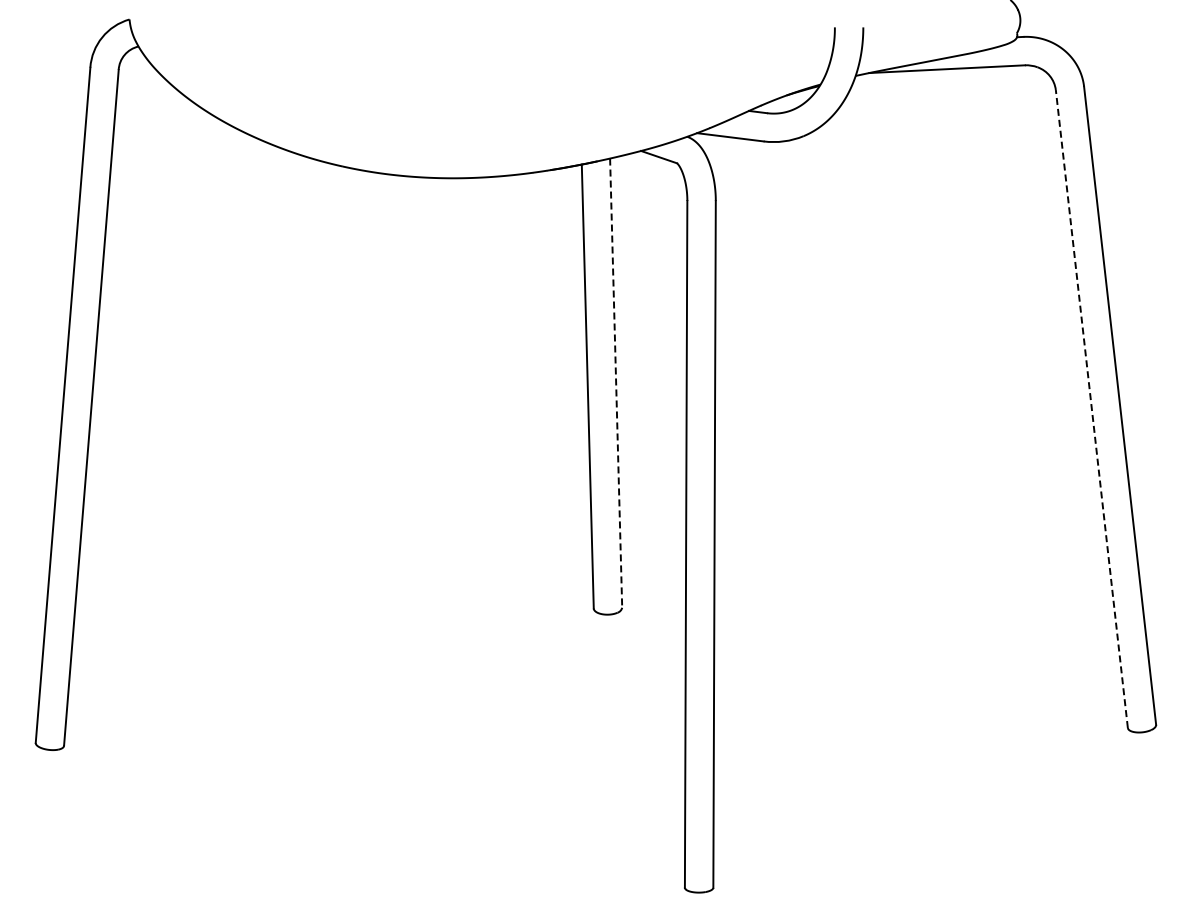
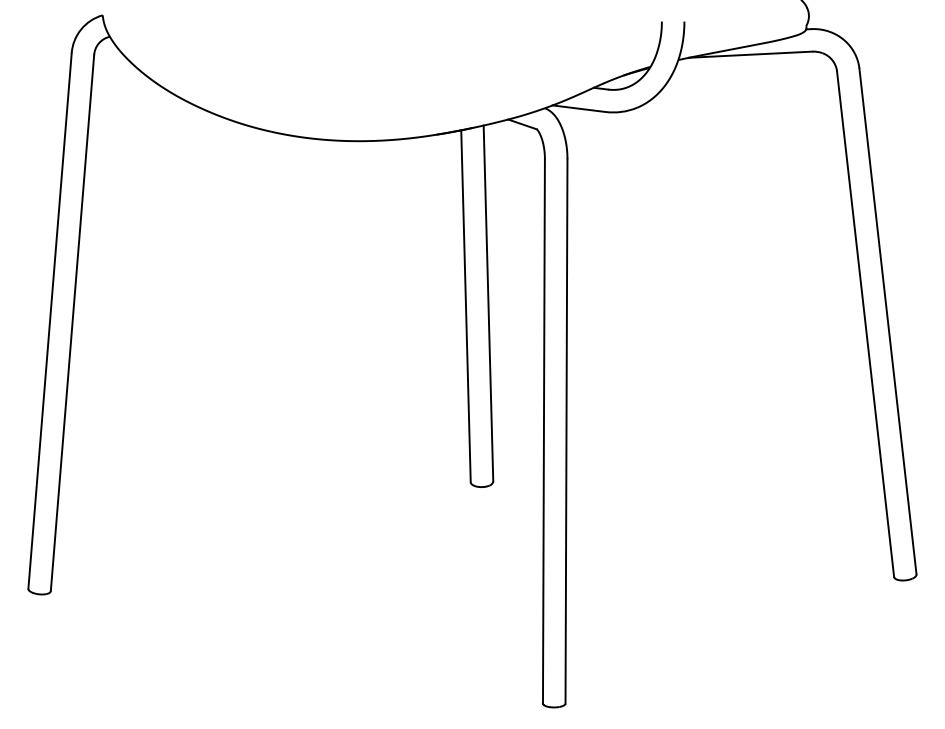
line: (616, 383) -> (488, 303), dashed -> solid
line: (1091, 408) -> (865, 323), dashed -> solid

